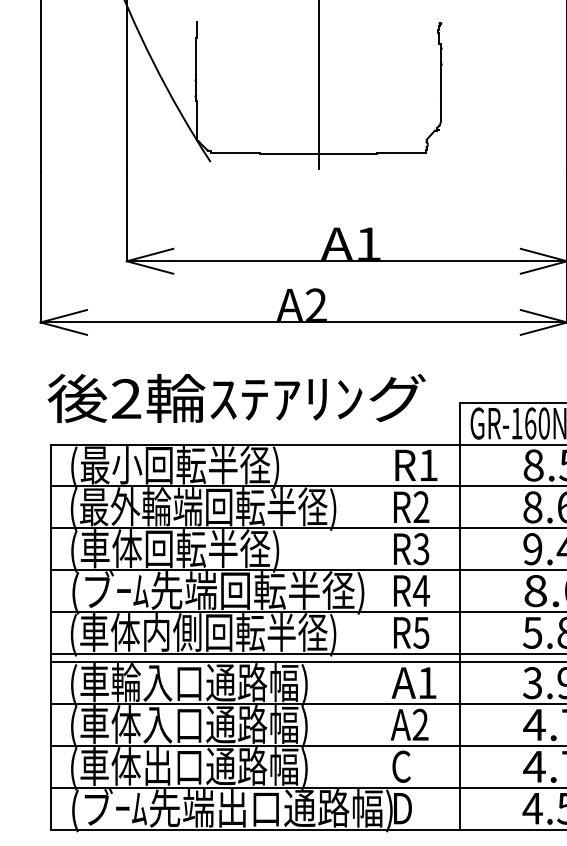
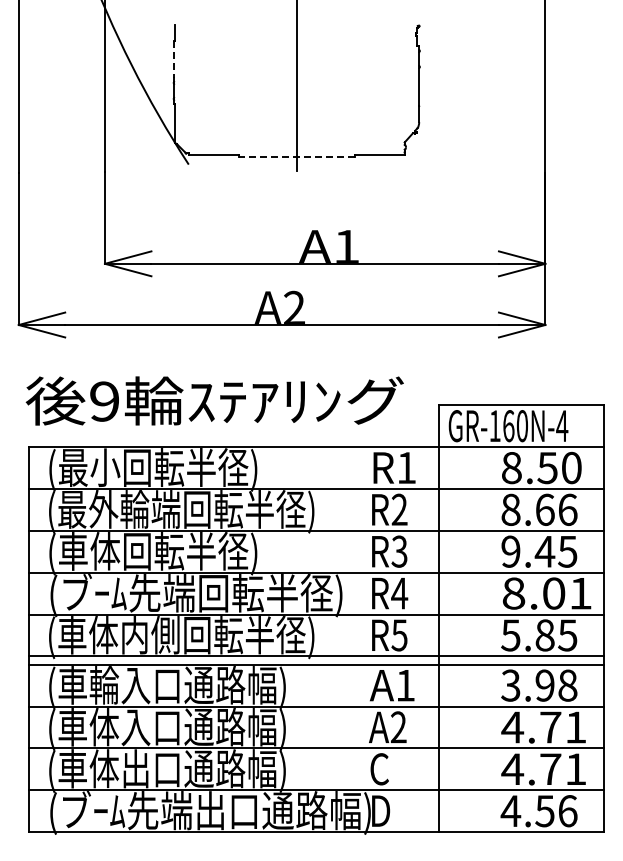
line: (196, 56) -> (174, 59), solid -> dashed
line: (318, 153) -> (296, 156), solid -> dashed
text: (126, 398) -> (104, 401), 2 -> 9

